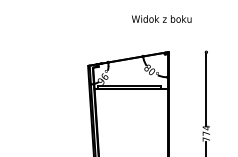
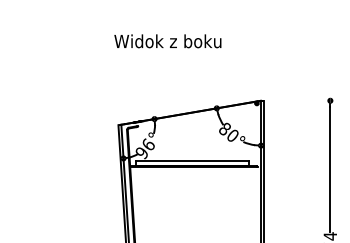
text: (161, 18) -> (167, 40), moved

